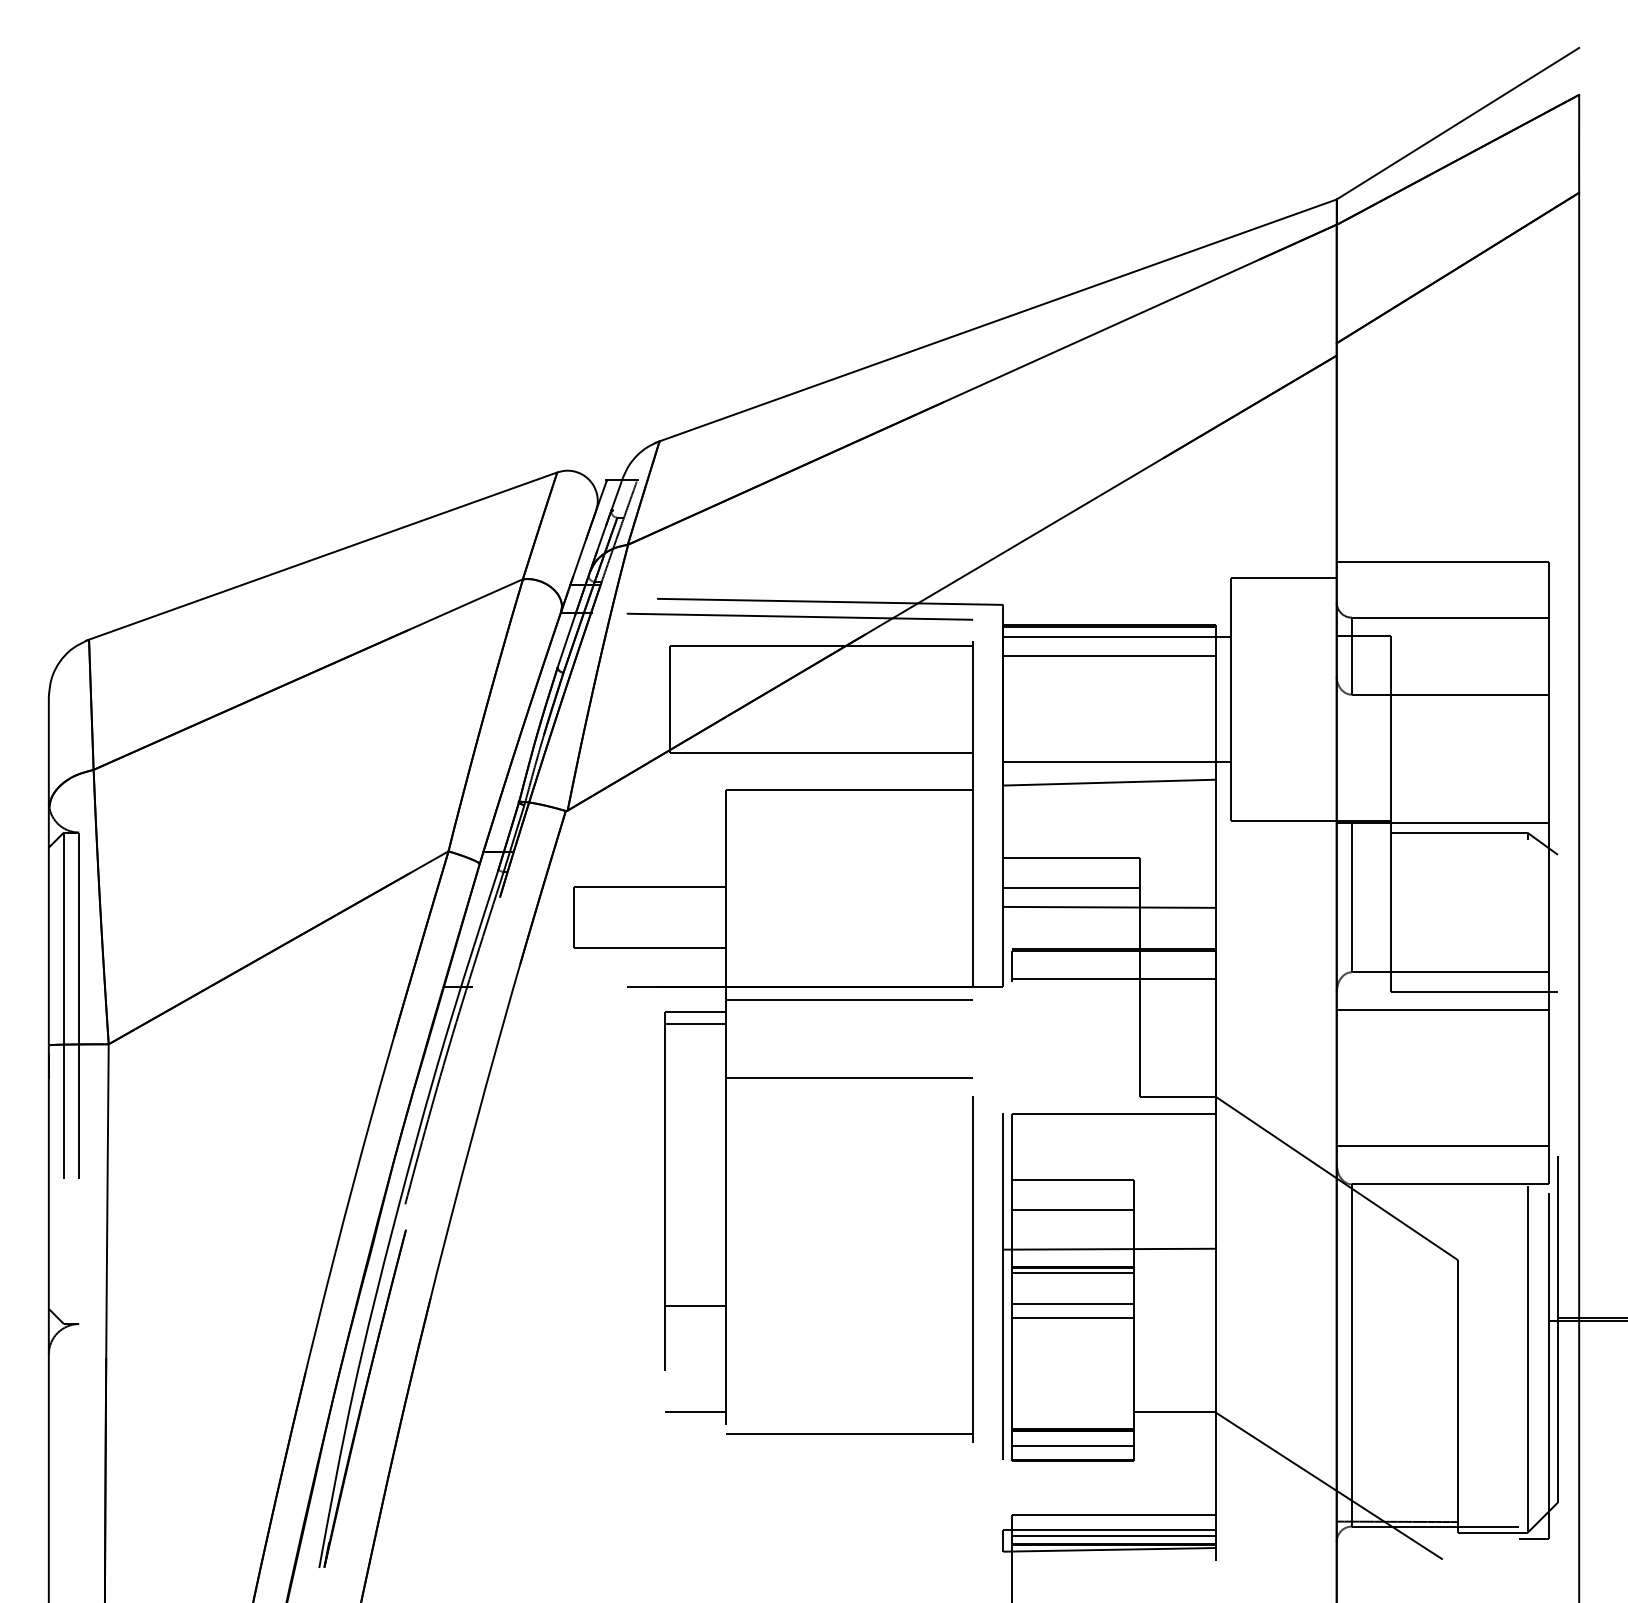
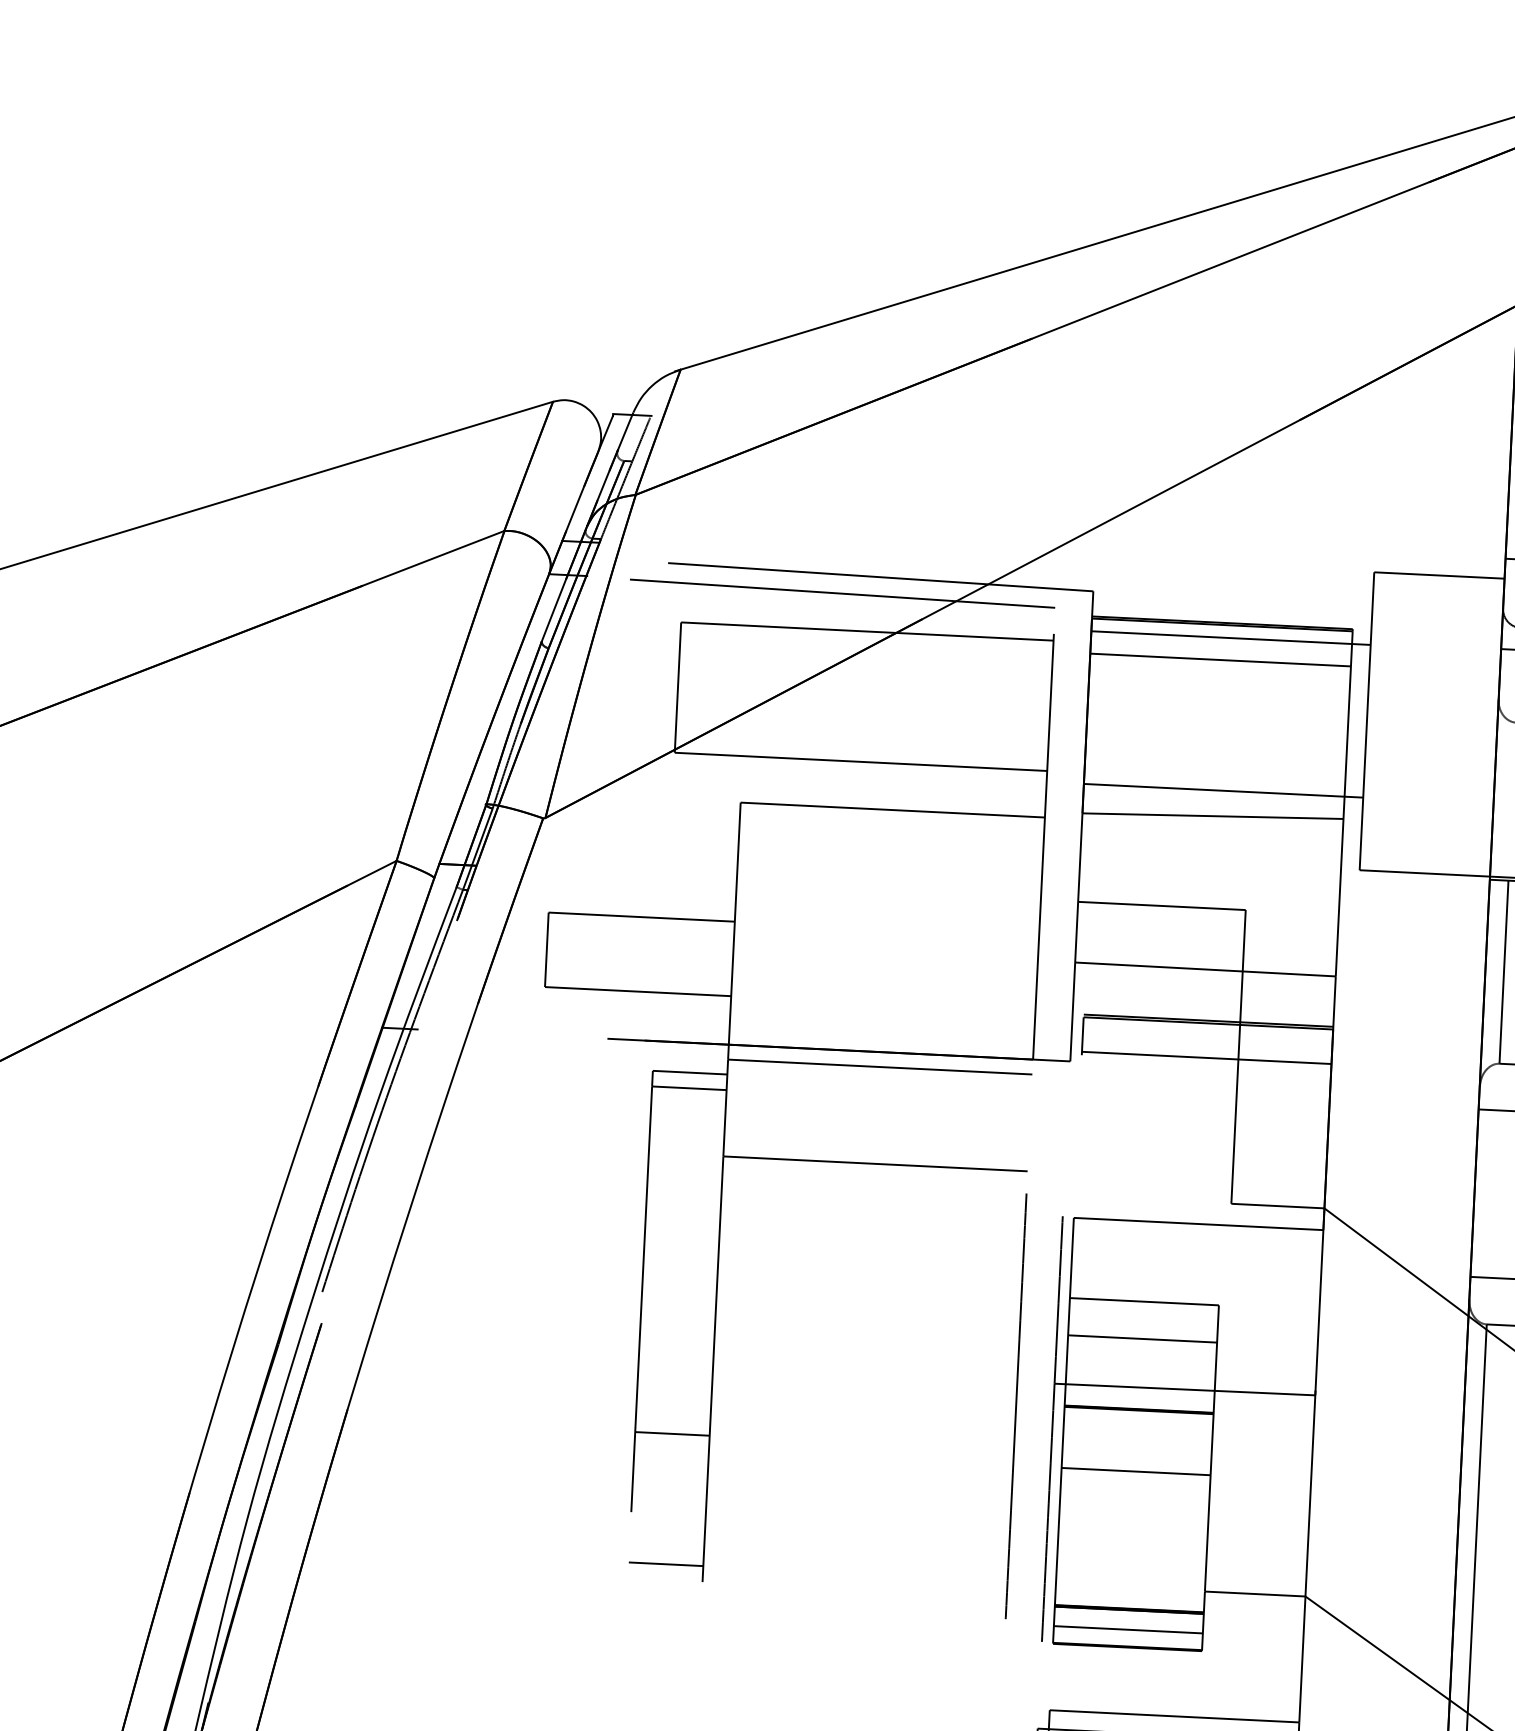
line: (1071, 887) -> (1160, 942), removed
line: (1072, 1273) -> (1138, 1417), removed
line: (1072, 1304) -> (1136, 1455), removed
line: (849, 1434) -> (854, 1601), removed

